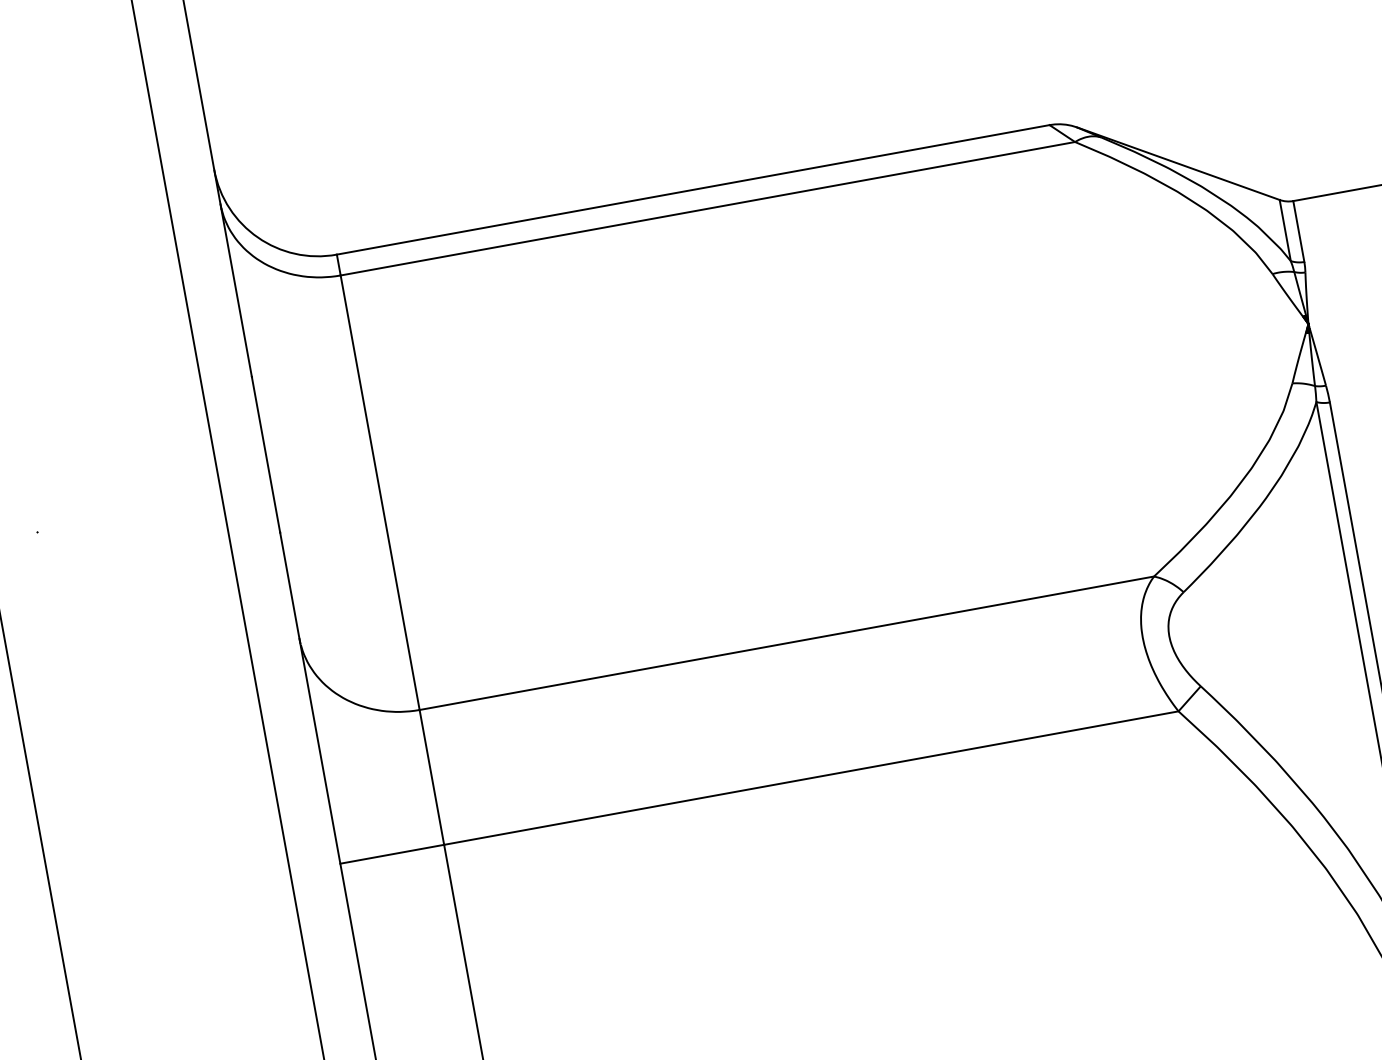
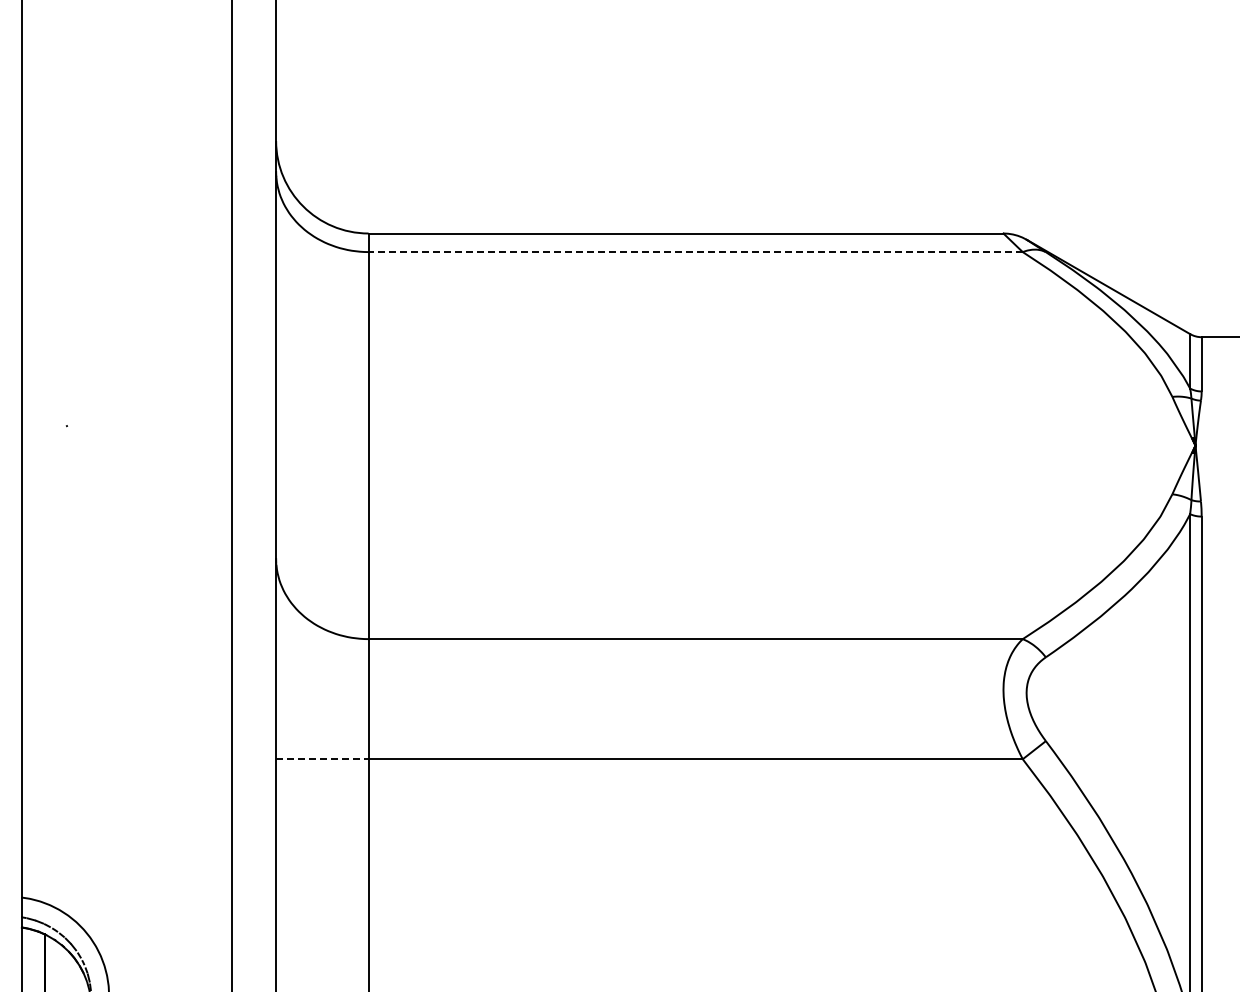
line: (707, 209) -> (695, 252), solid -> dashed
line: (392, 854) -> (322, 759), solid -> dashed

